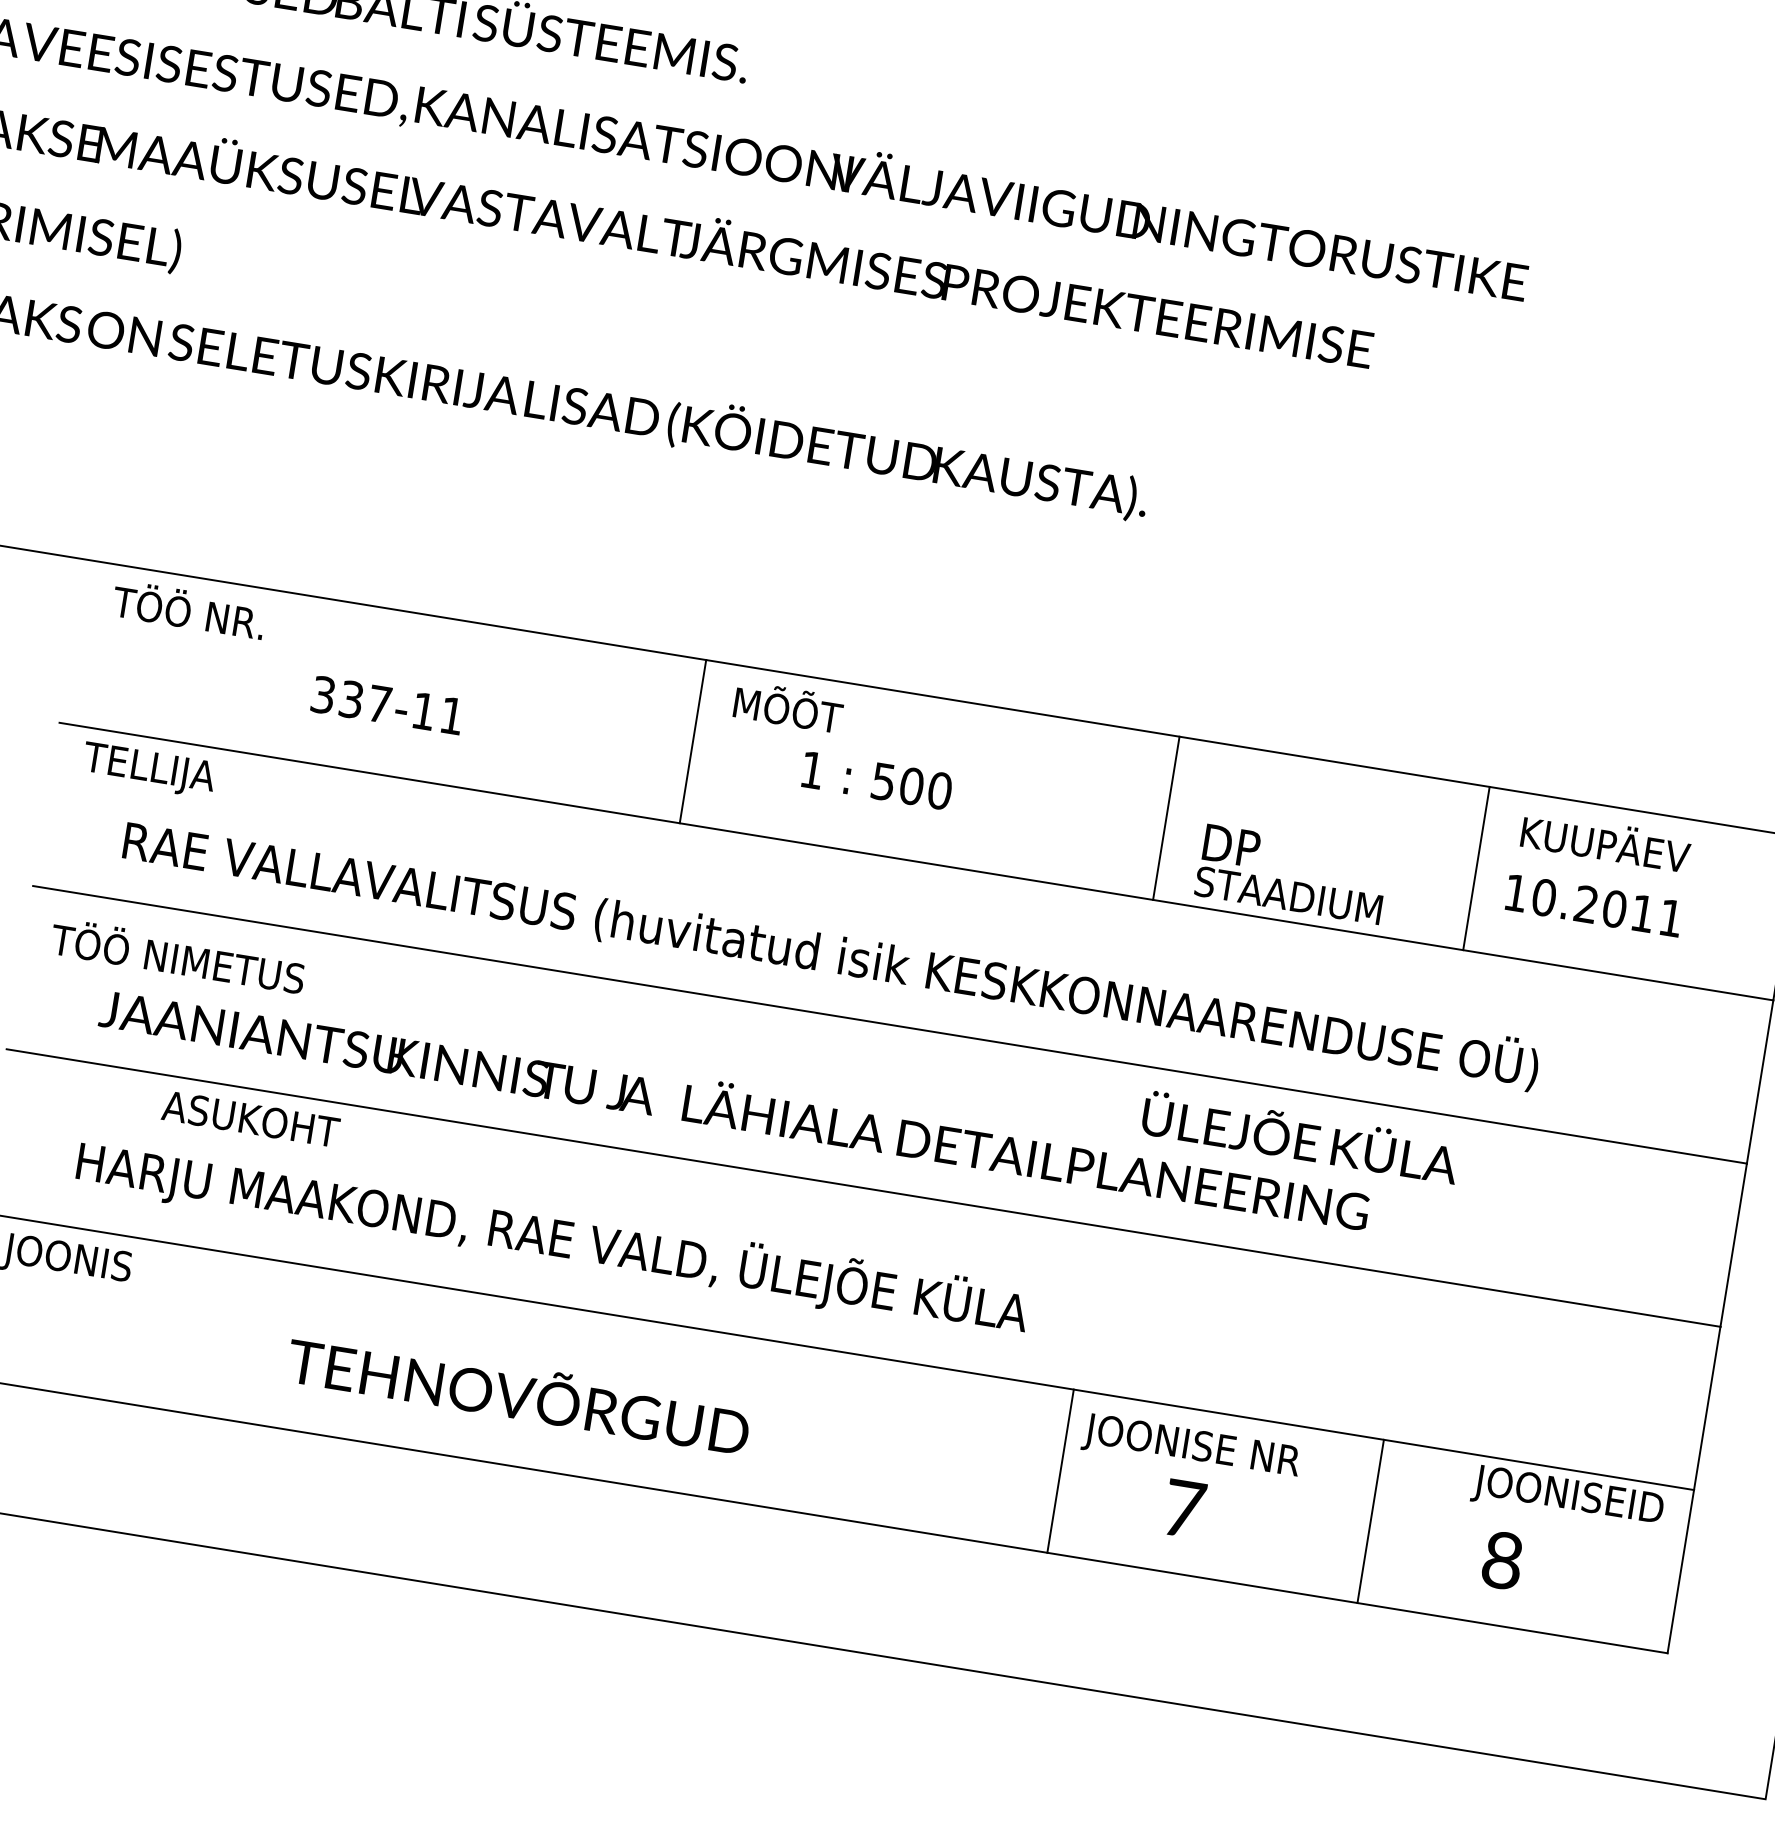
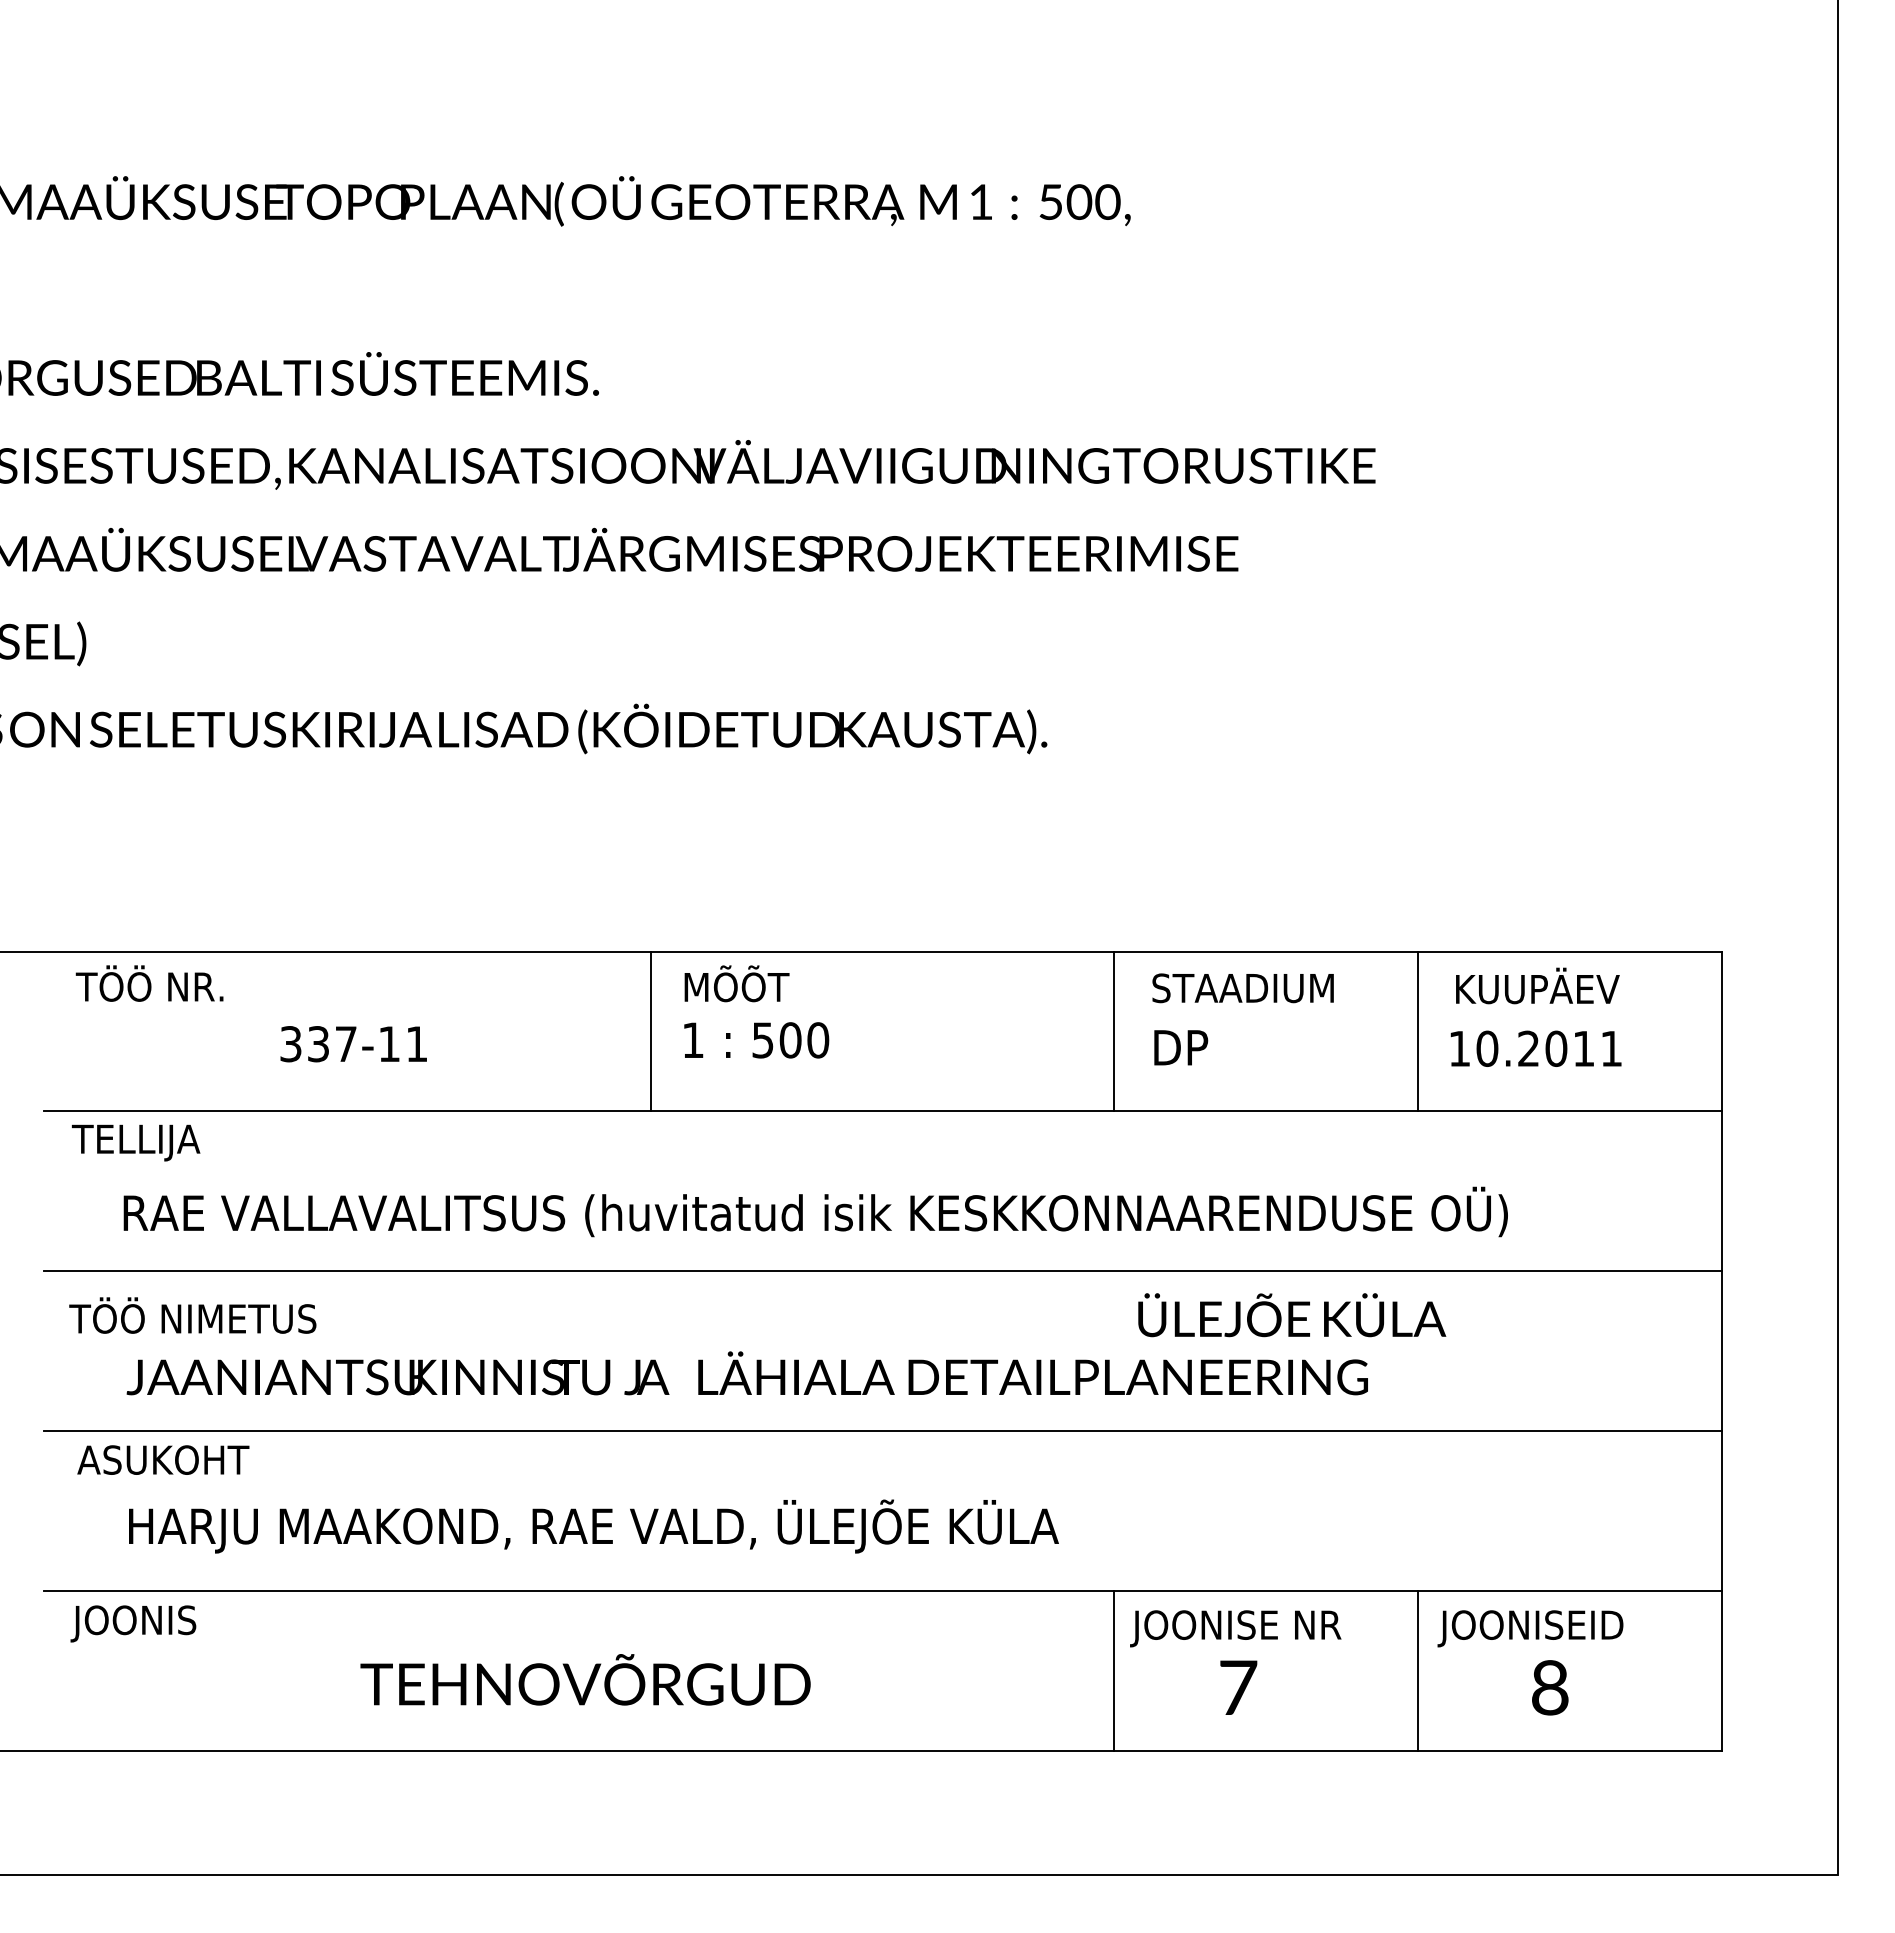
text: (876, 780) -> (756, 1040), moved
text: (1287, 895) -> (1242, 988), moved
text: (251, 1118) -> (163, 1459), moved
text: (1567, 1497) -> (1530, 1628), moved

